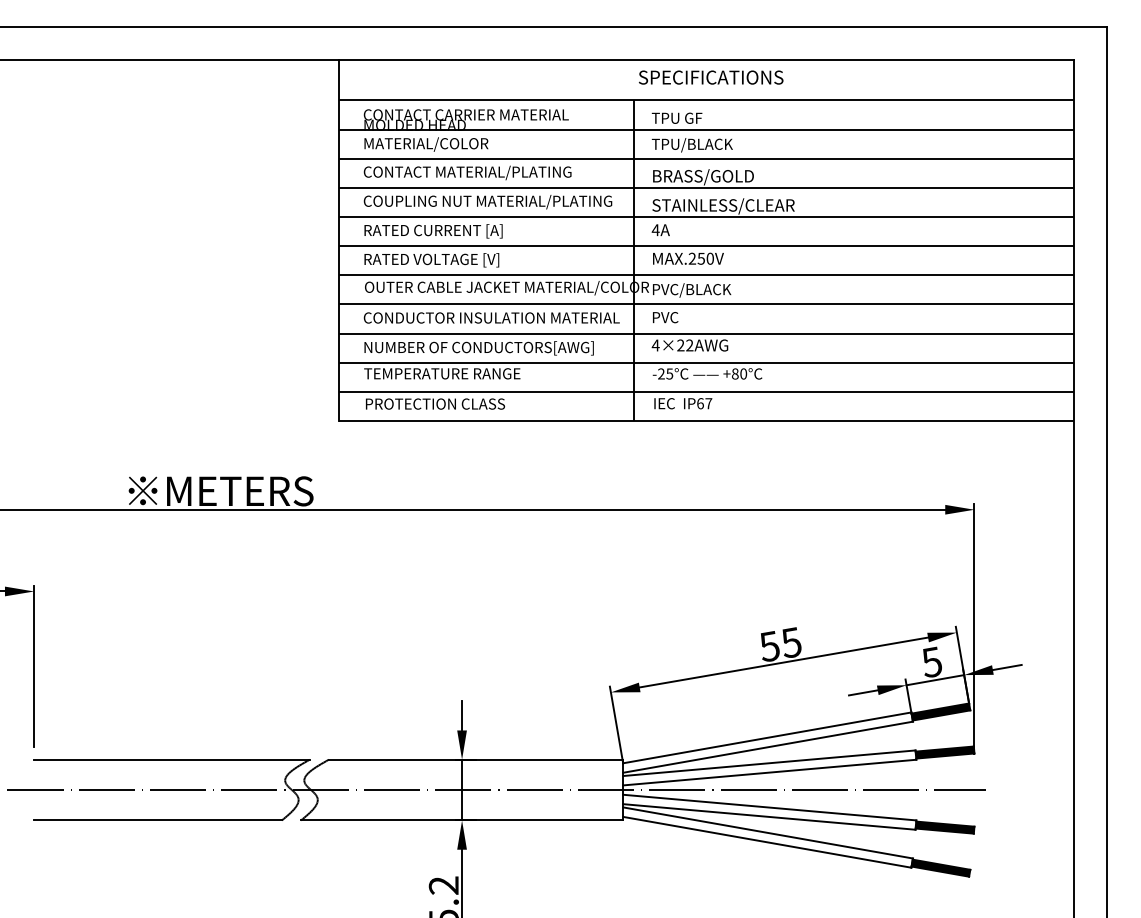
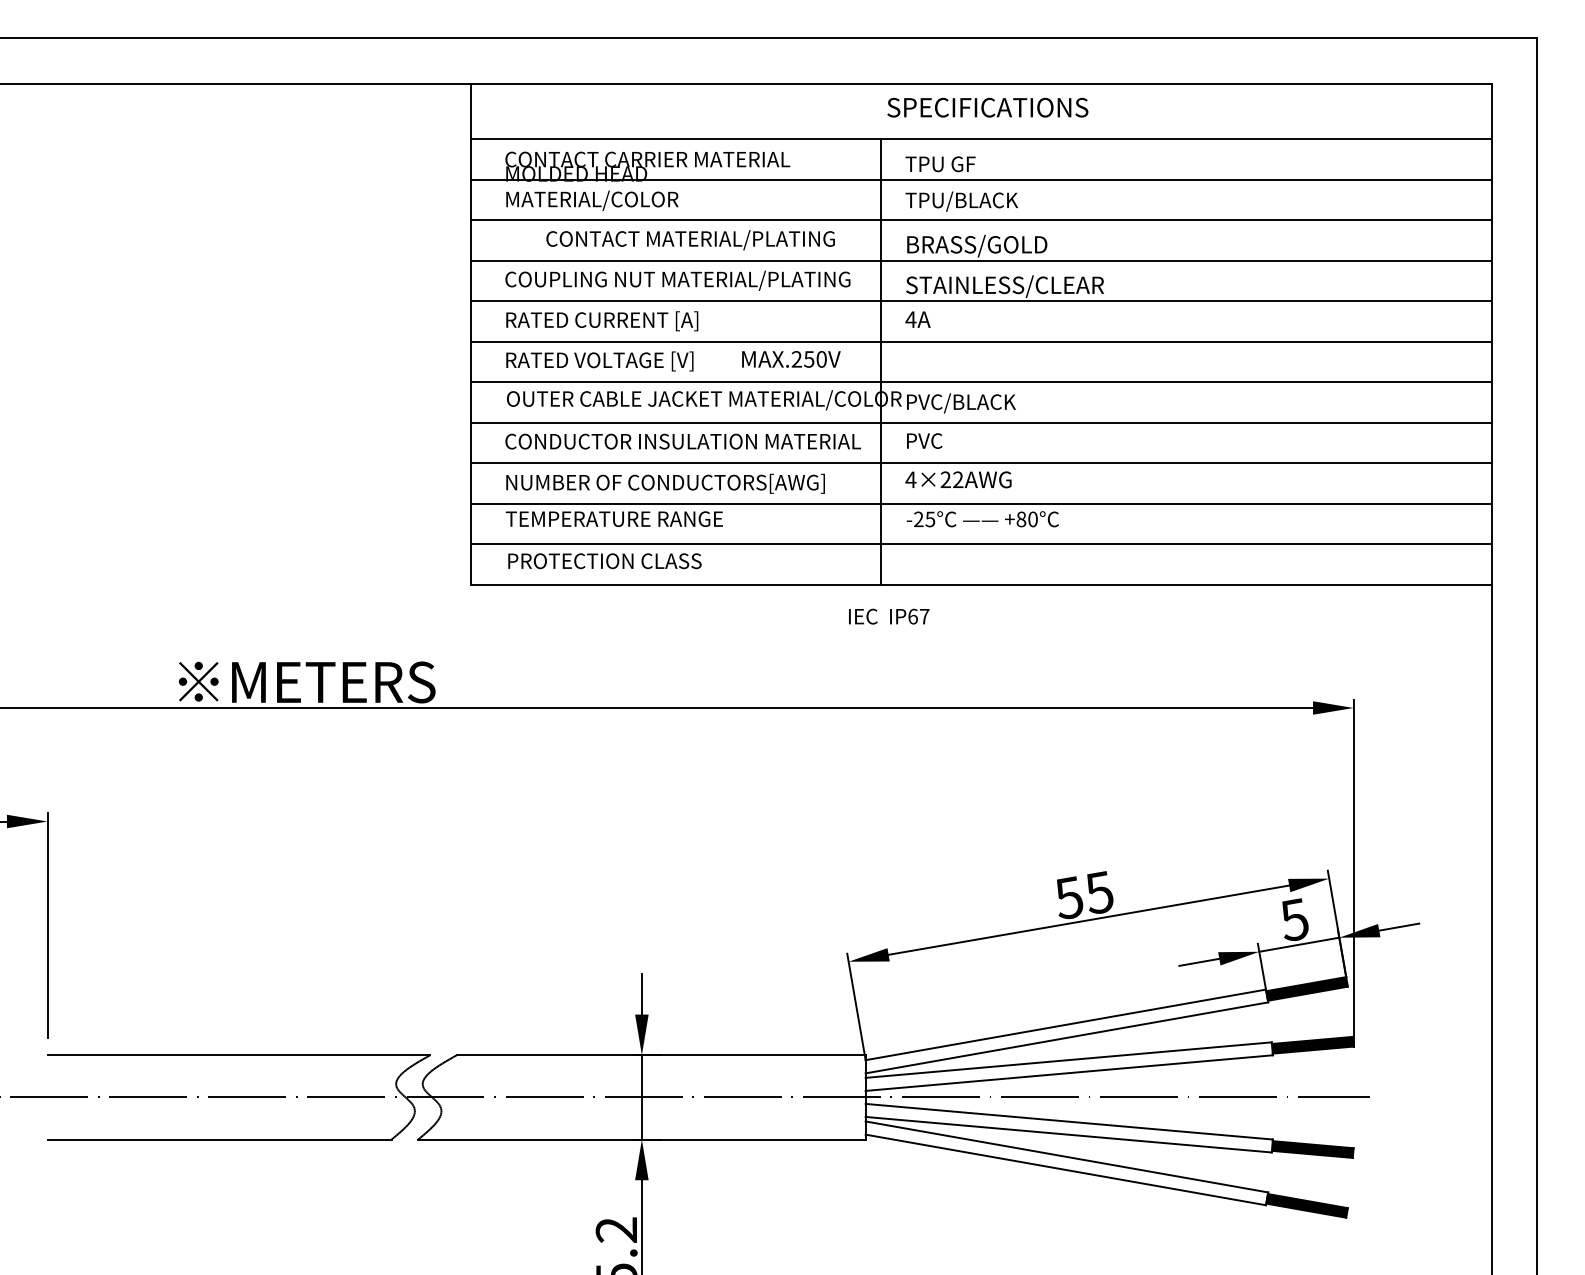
text: (467, 173) -> (690, 240), moved
text: (688, 258) -> (791, 359), moved
text: (683, 403) -> (889, 616), moved

